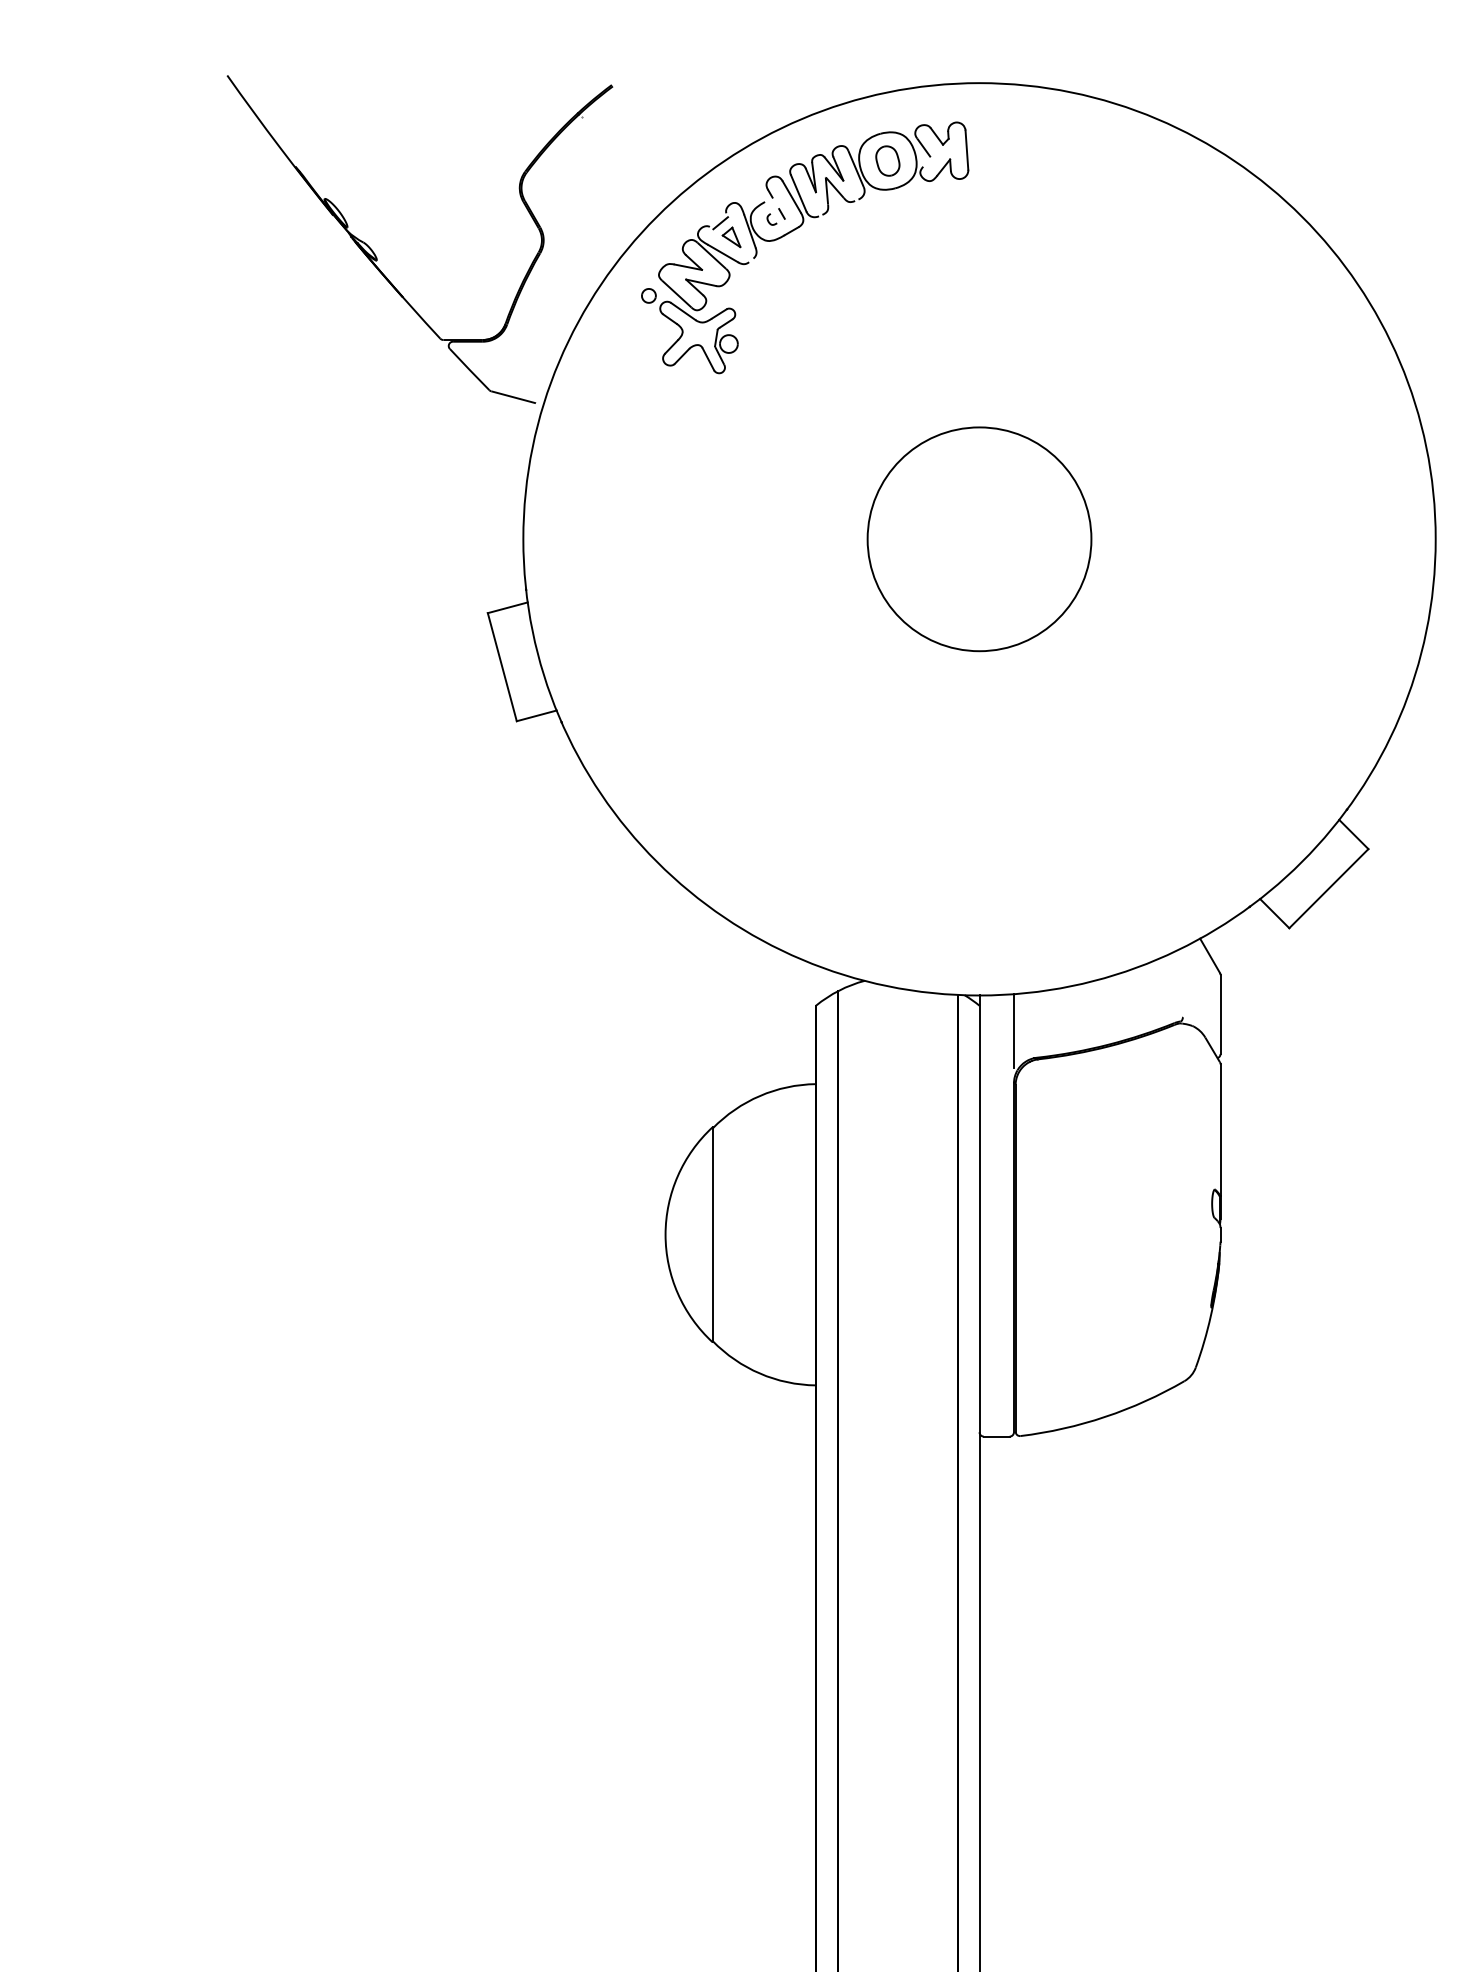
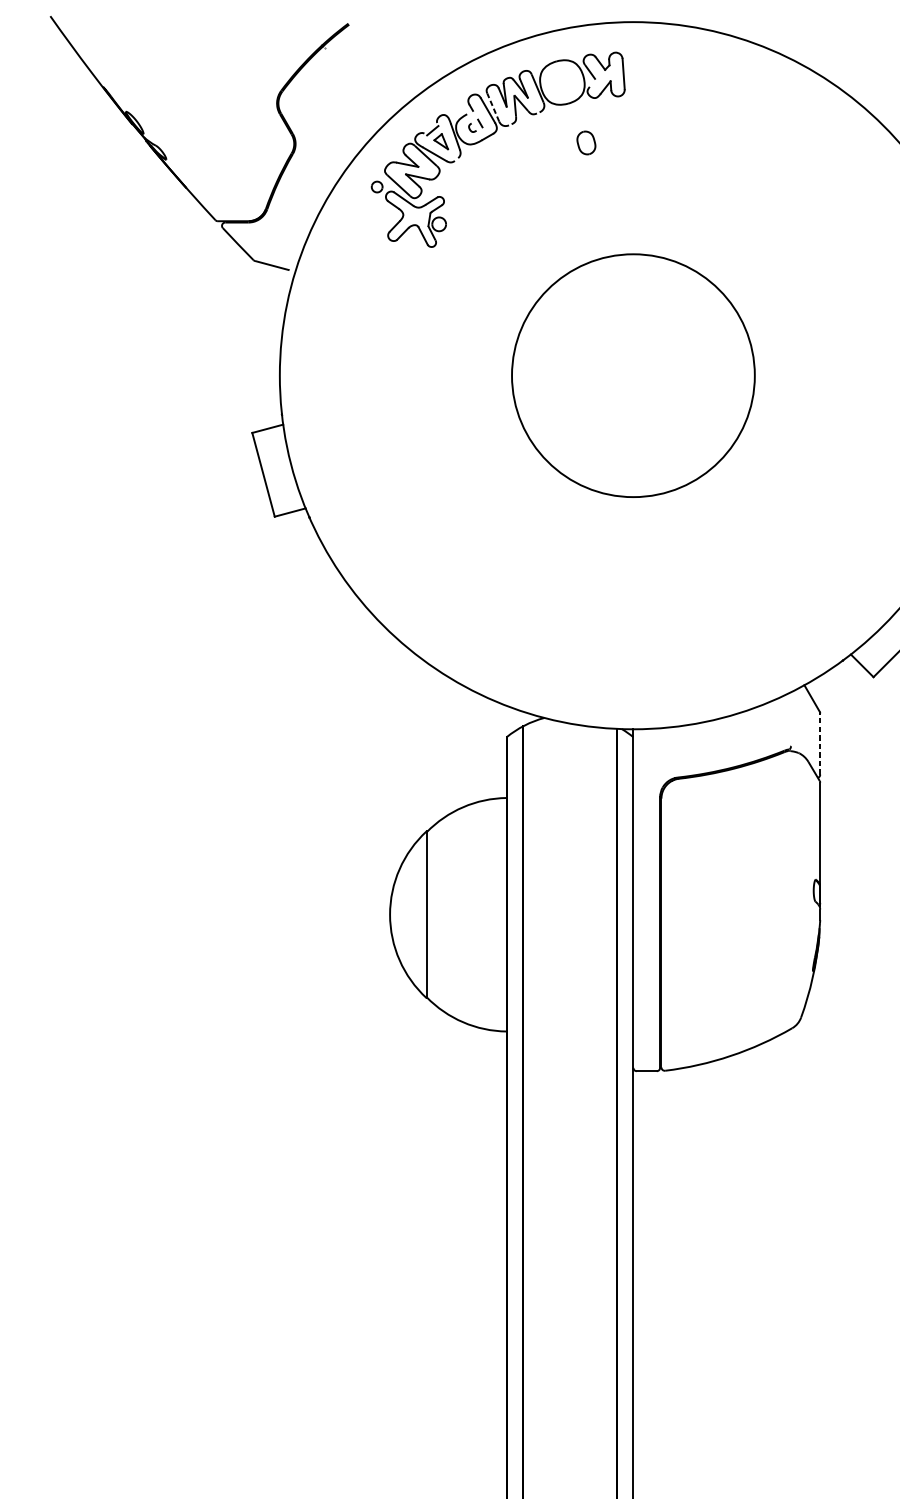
part: (887, 160) -> (586, 142), moved
line: (798, 193) -> (493, 107), solid -> dashed
circle: (979, 539) -> (633, 375), size x1.4
line: (1220, 1014) -> (820, 744), solid -> dashed
line: (1013, 1030) -> (659, 756), removed

